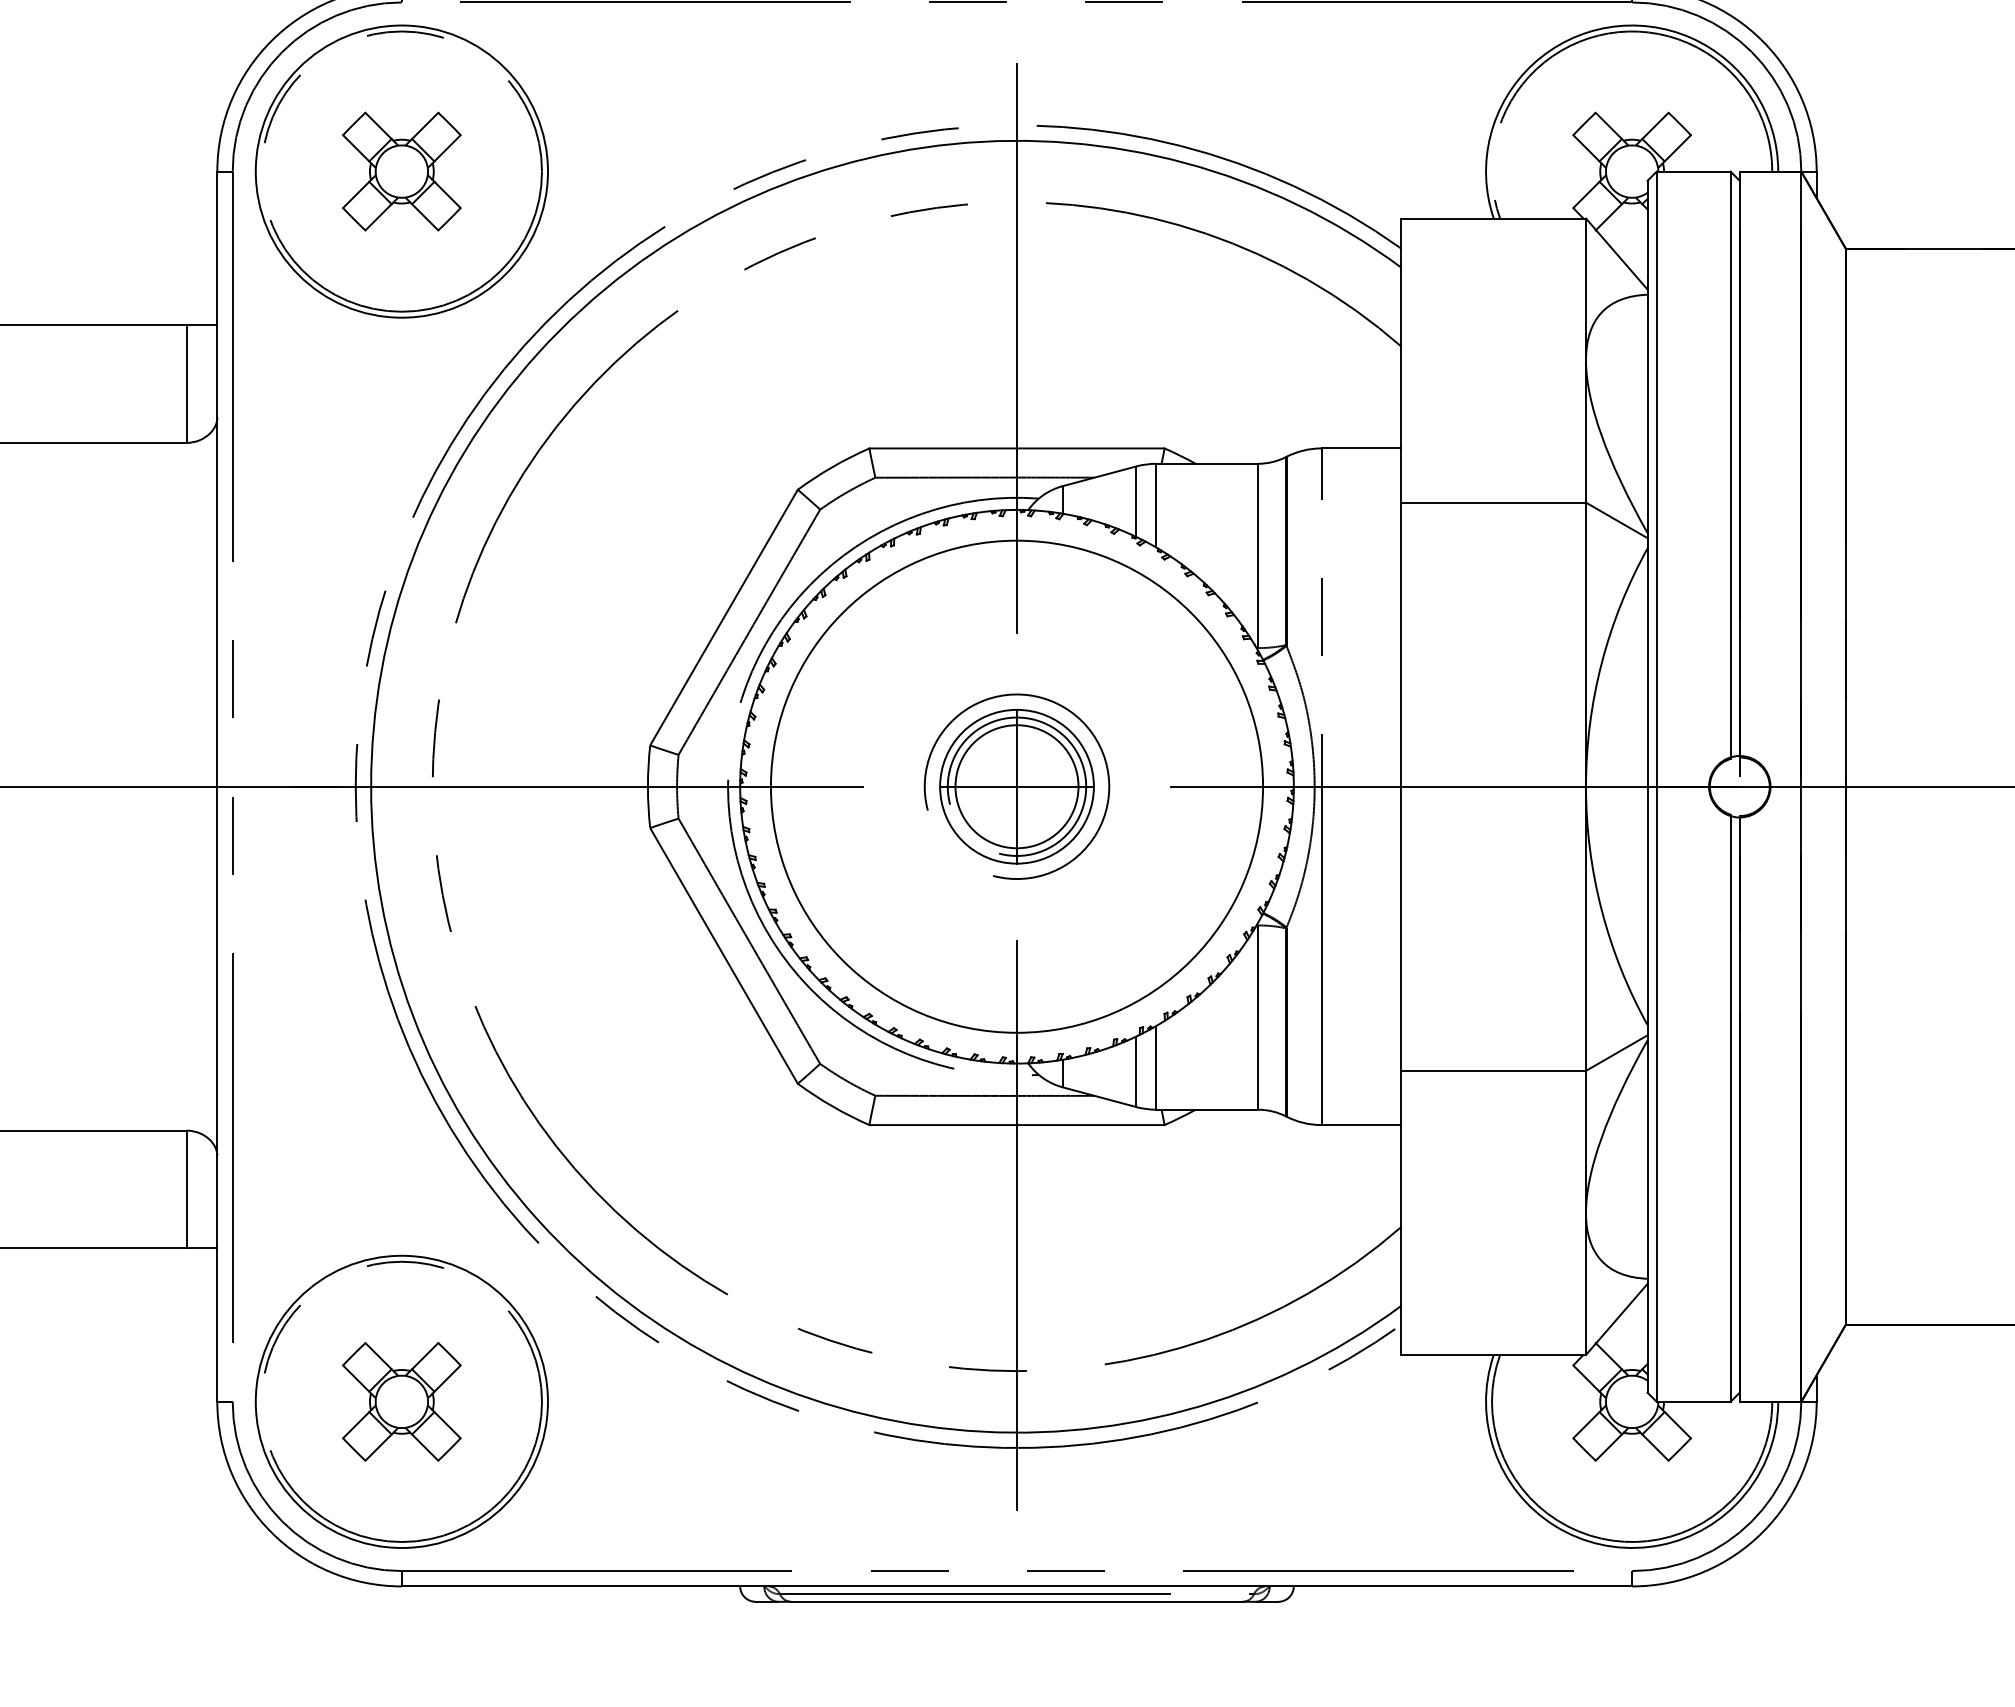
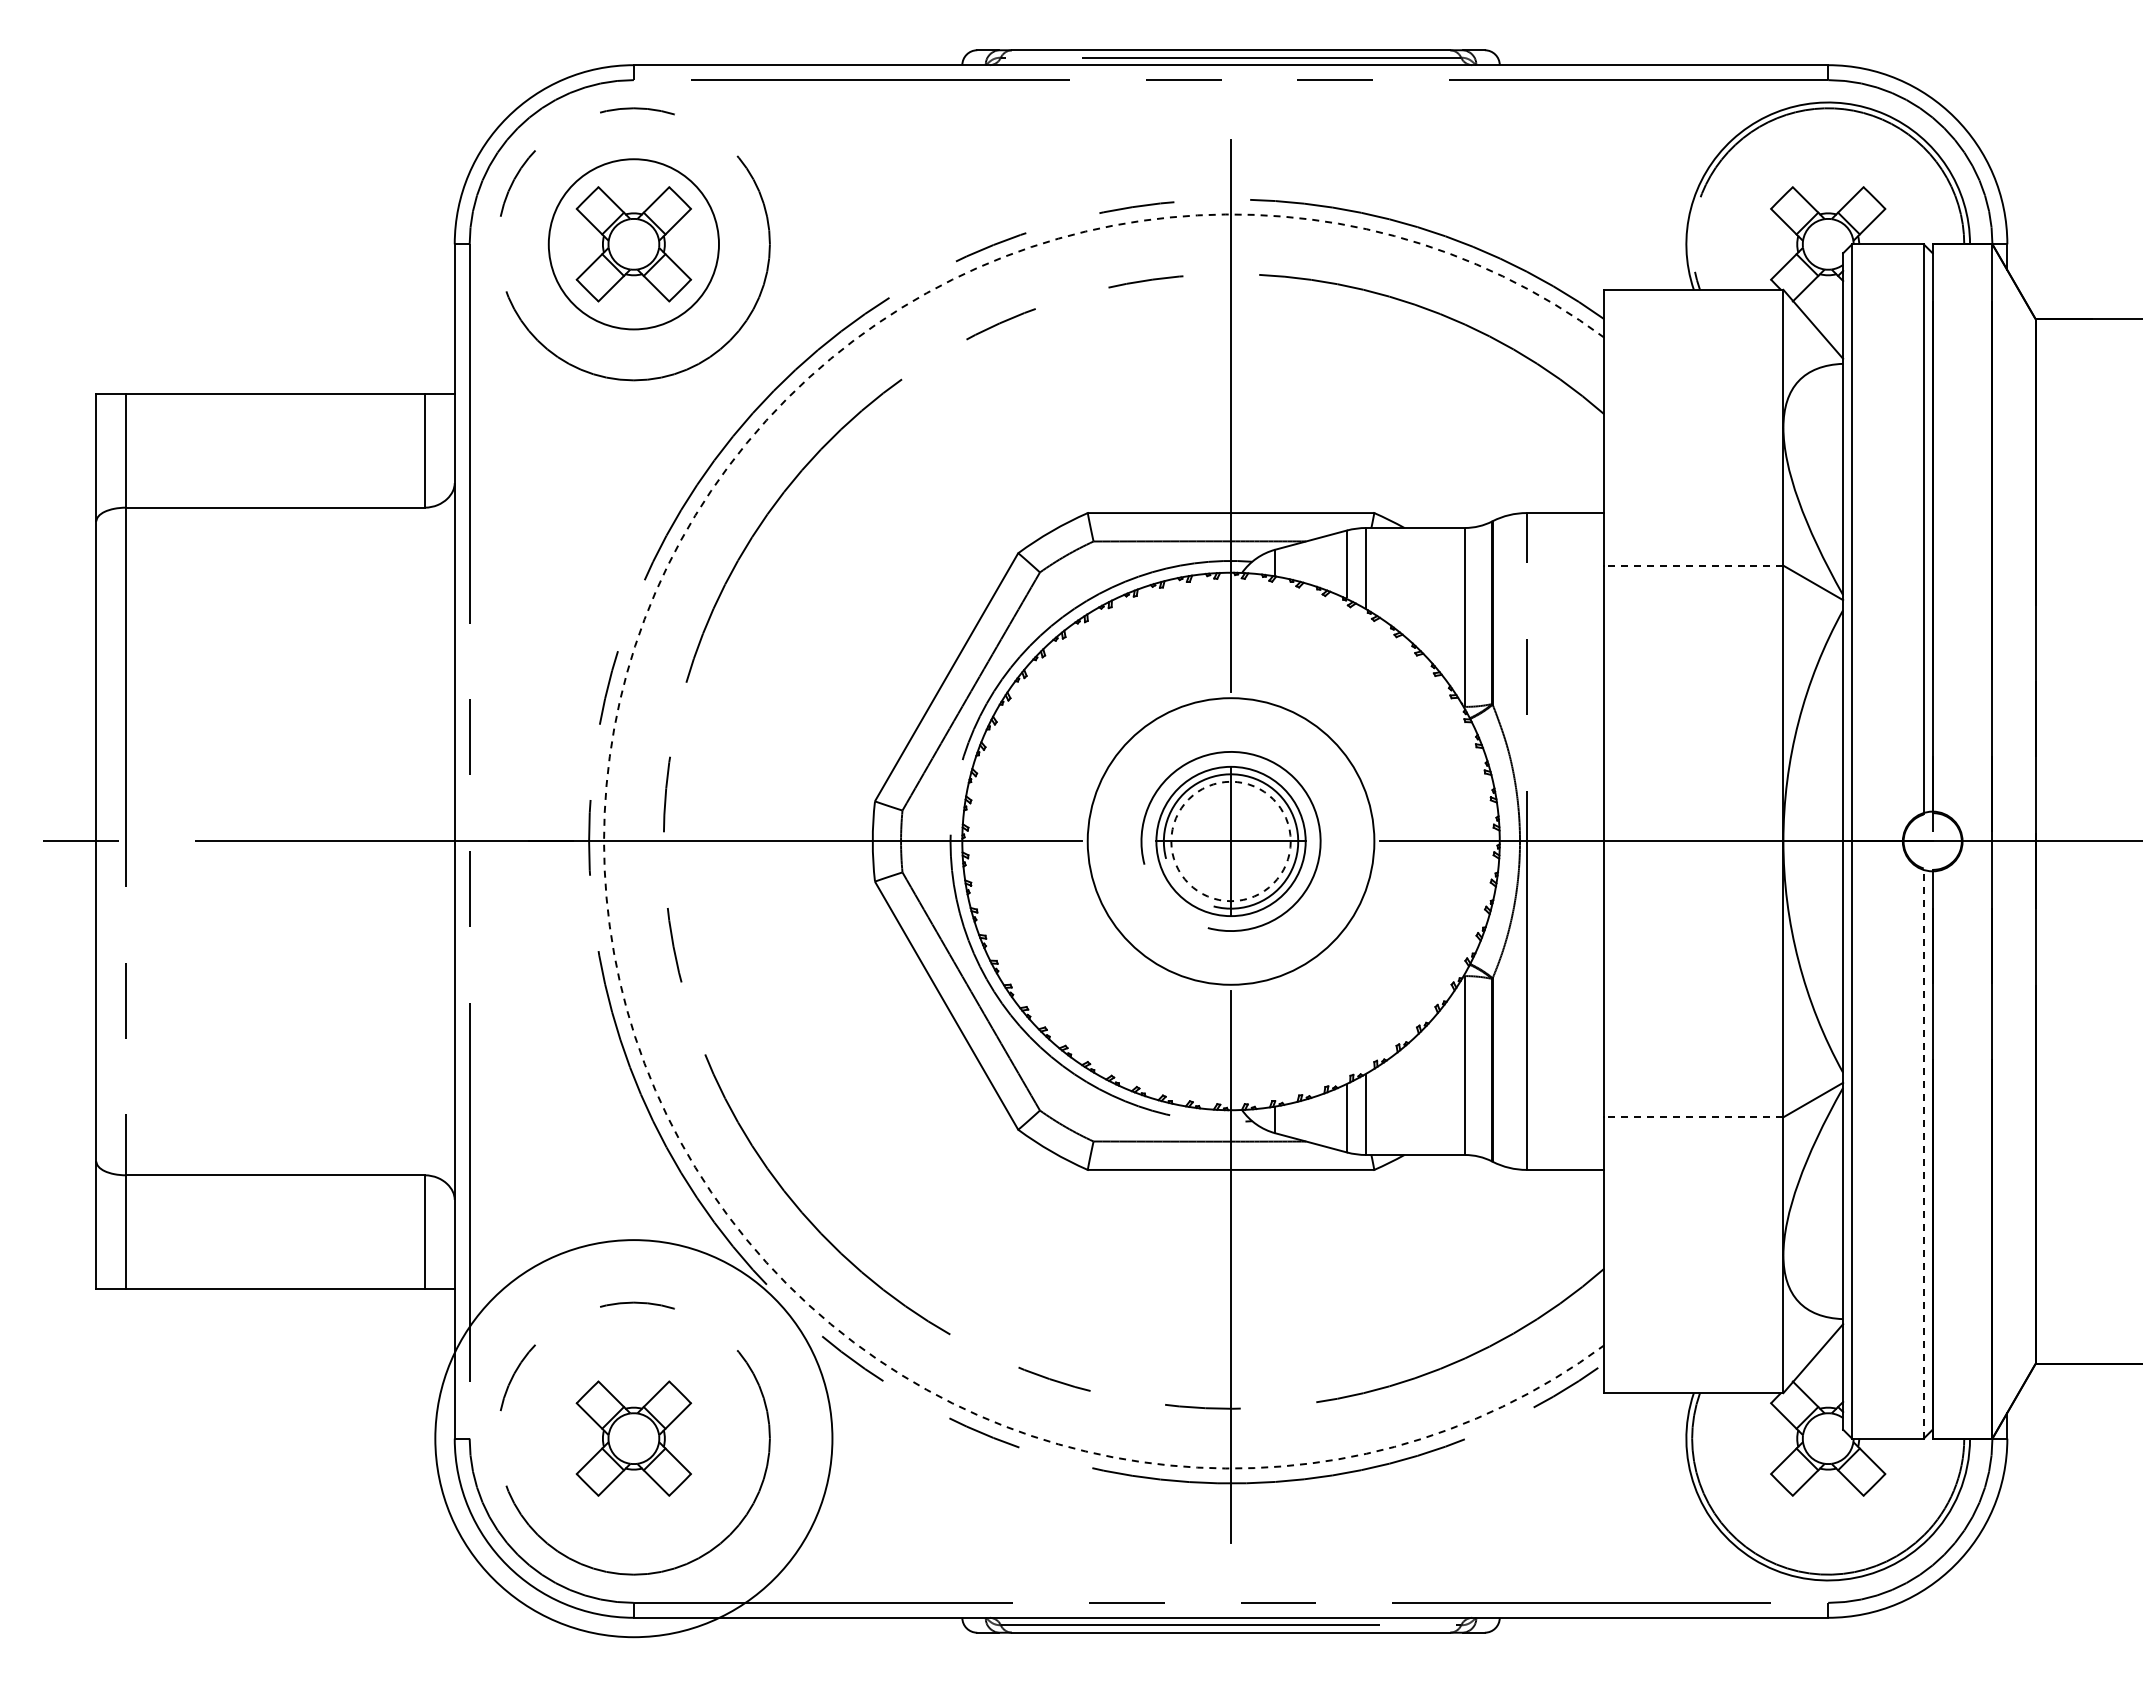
circle: (401, 171) -> (633, 244), size x0.6
line: (1493, 502) -> (1693, 565), solid -> dashed
arc: (371, 786) -> (604, 841), solid -> dashed
circle: (1016, 786) -> (1230, 841), size x0.6
circle: (1016, 786) -> (1230, 841), solid -> dashed
line: (1493, 1071) -> (1693, 1117), solid -> dashed
line: (1730, 1108) -> (1923, 1153), solid -> dashed
circle: (401, 1401) -> (633, 1438), size x1.4

